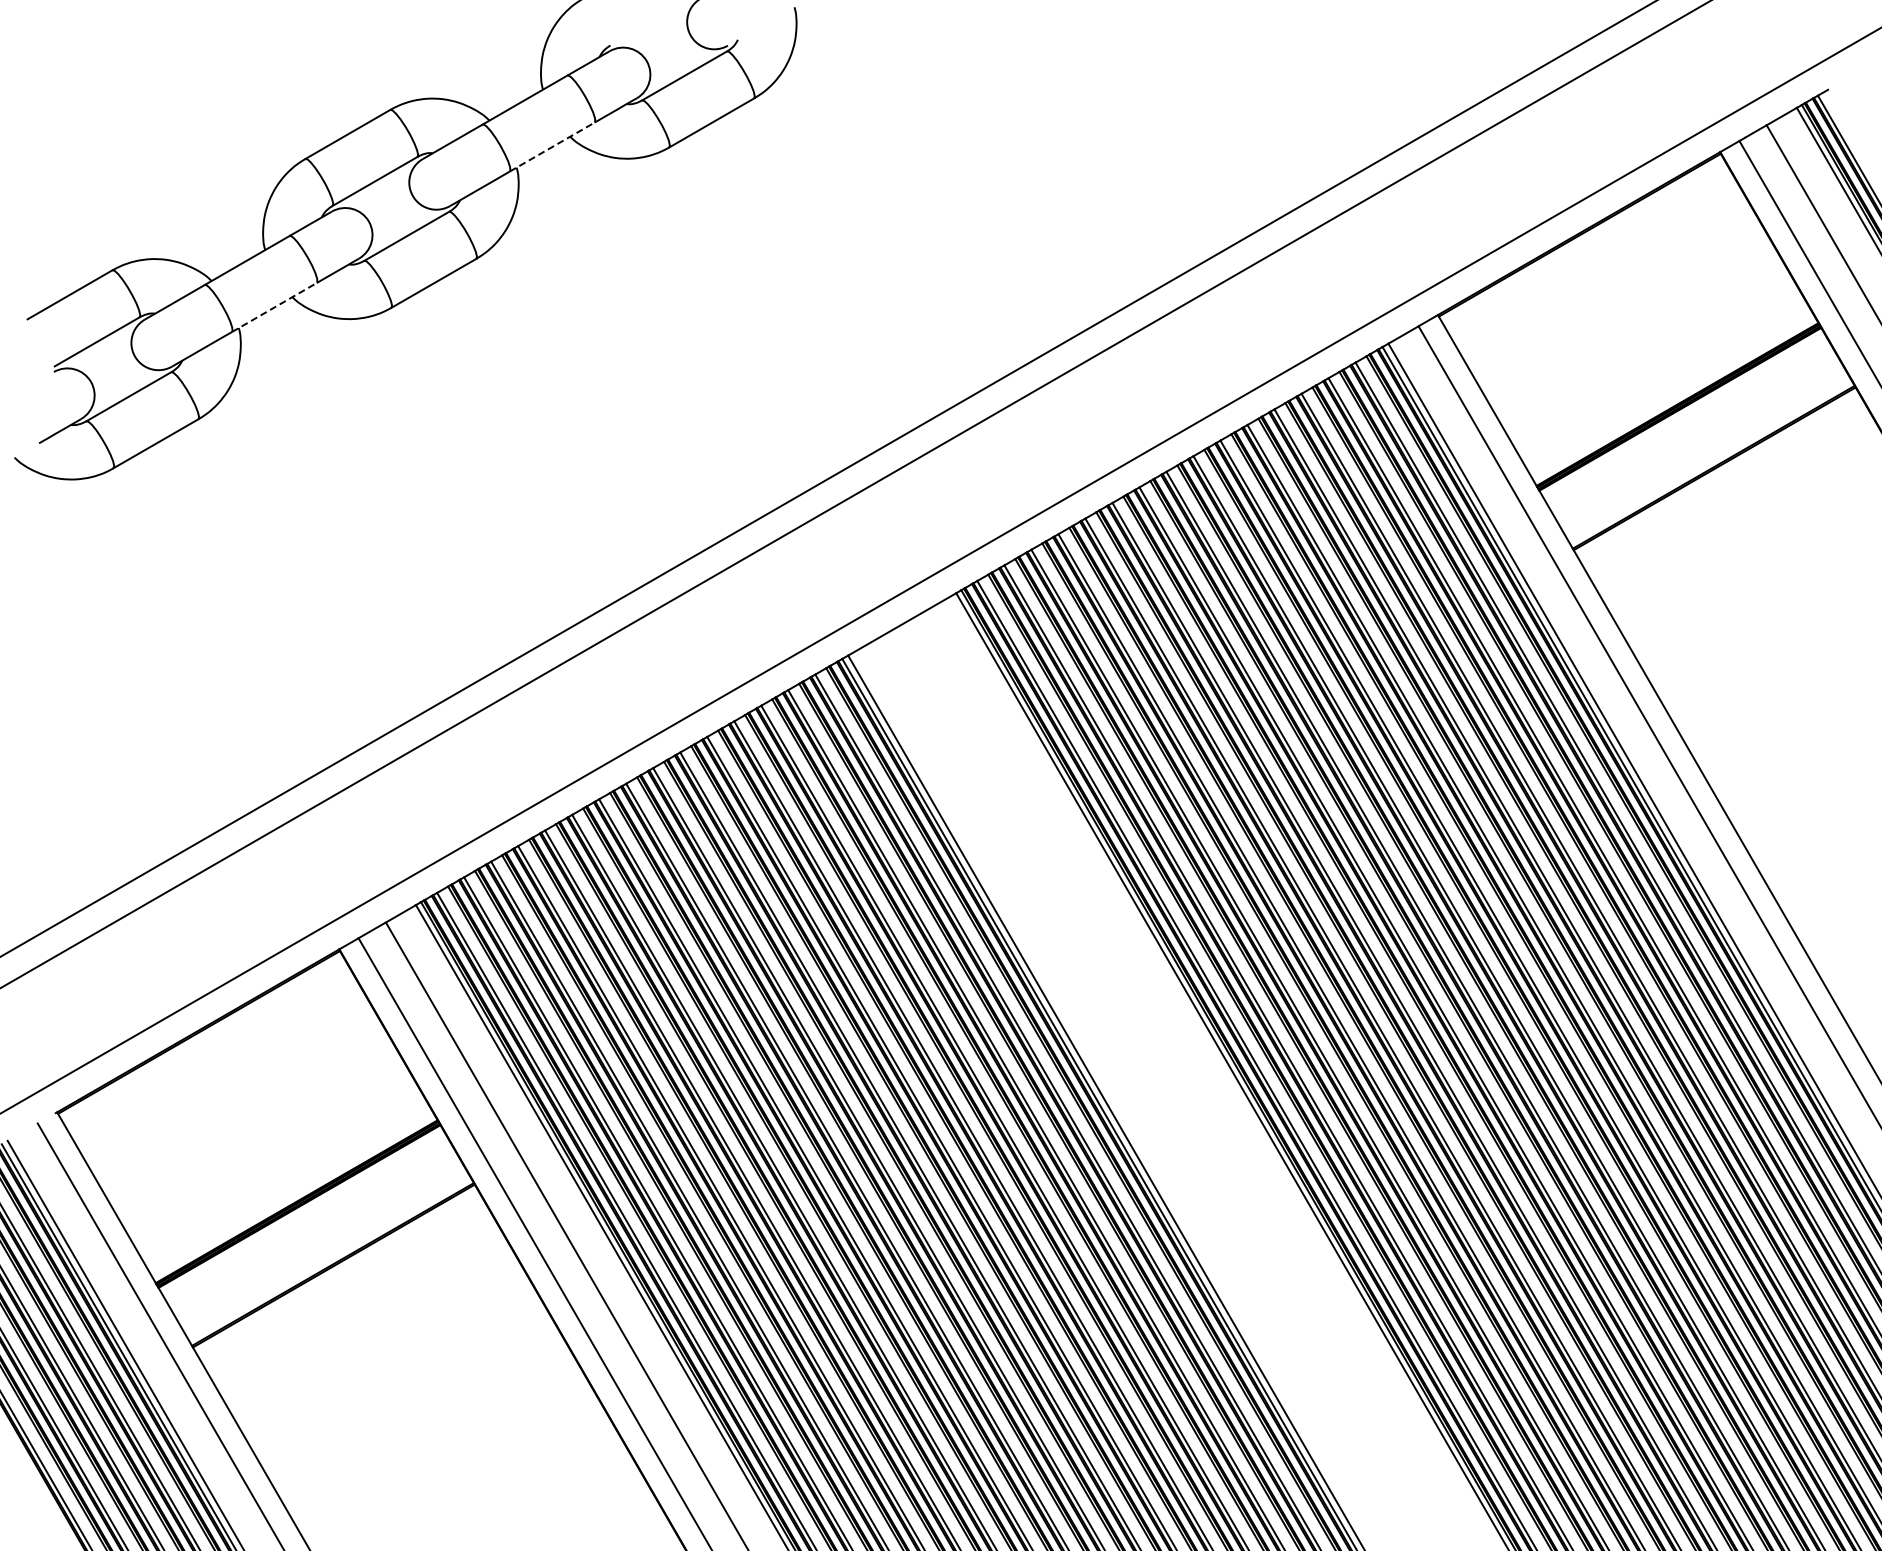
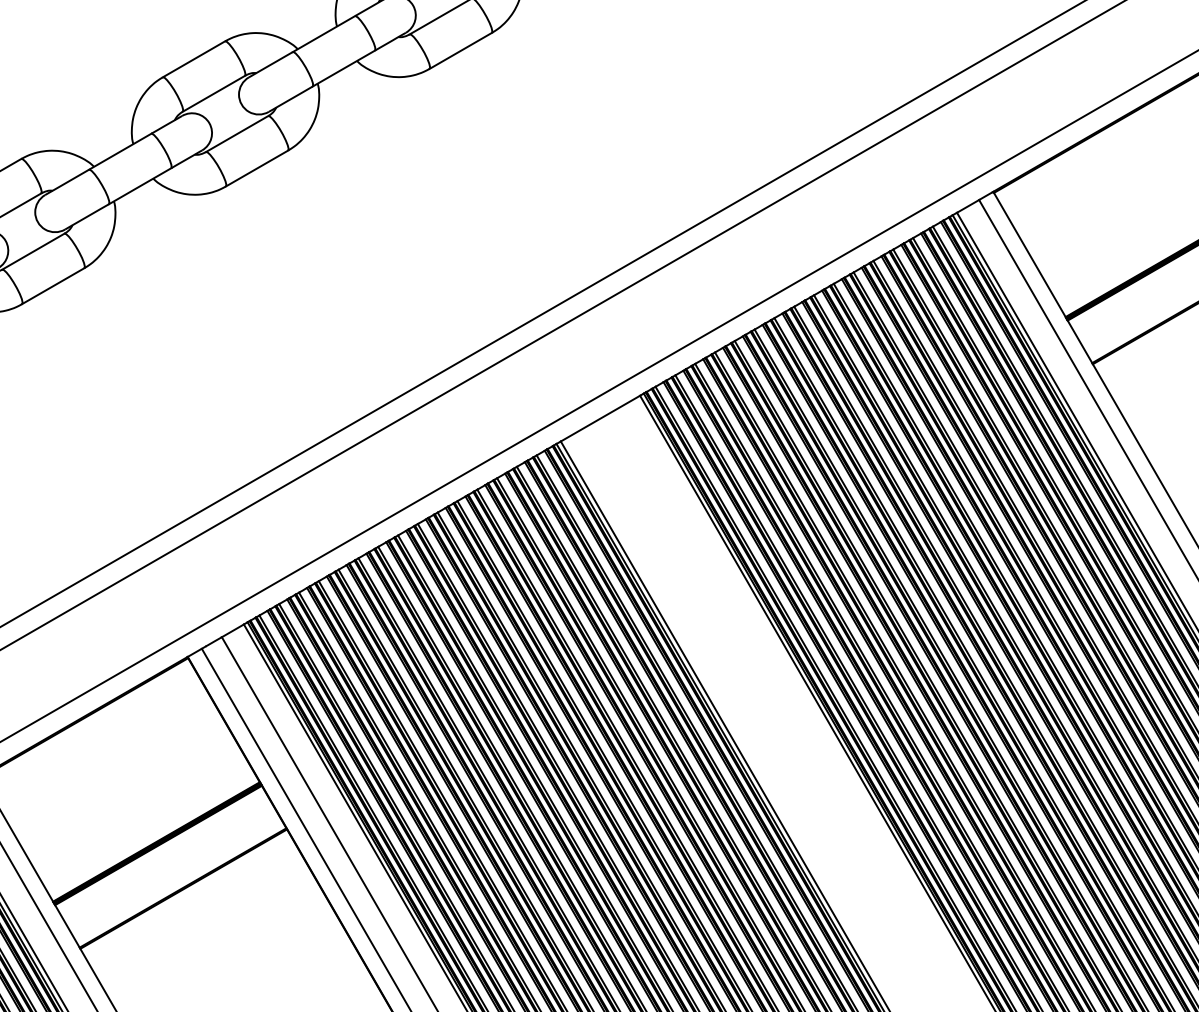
line: (552, 146) -> (344, 68), dashed -> solid
line: (274, 307) -> (140, 186), dashed -> solid

